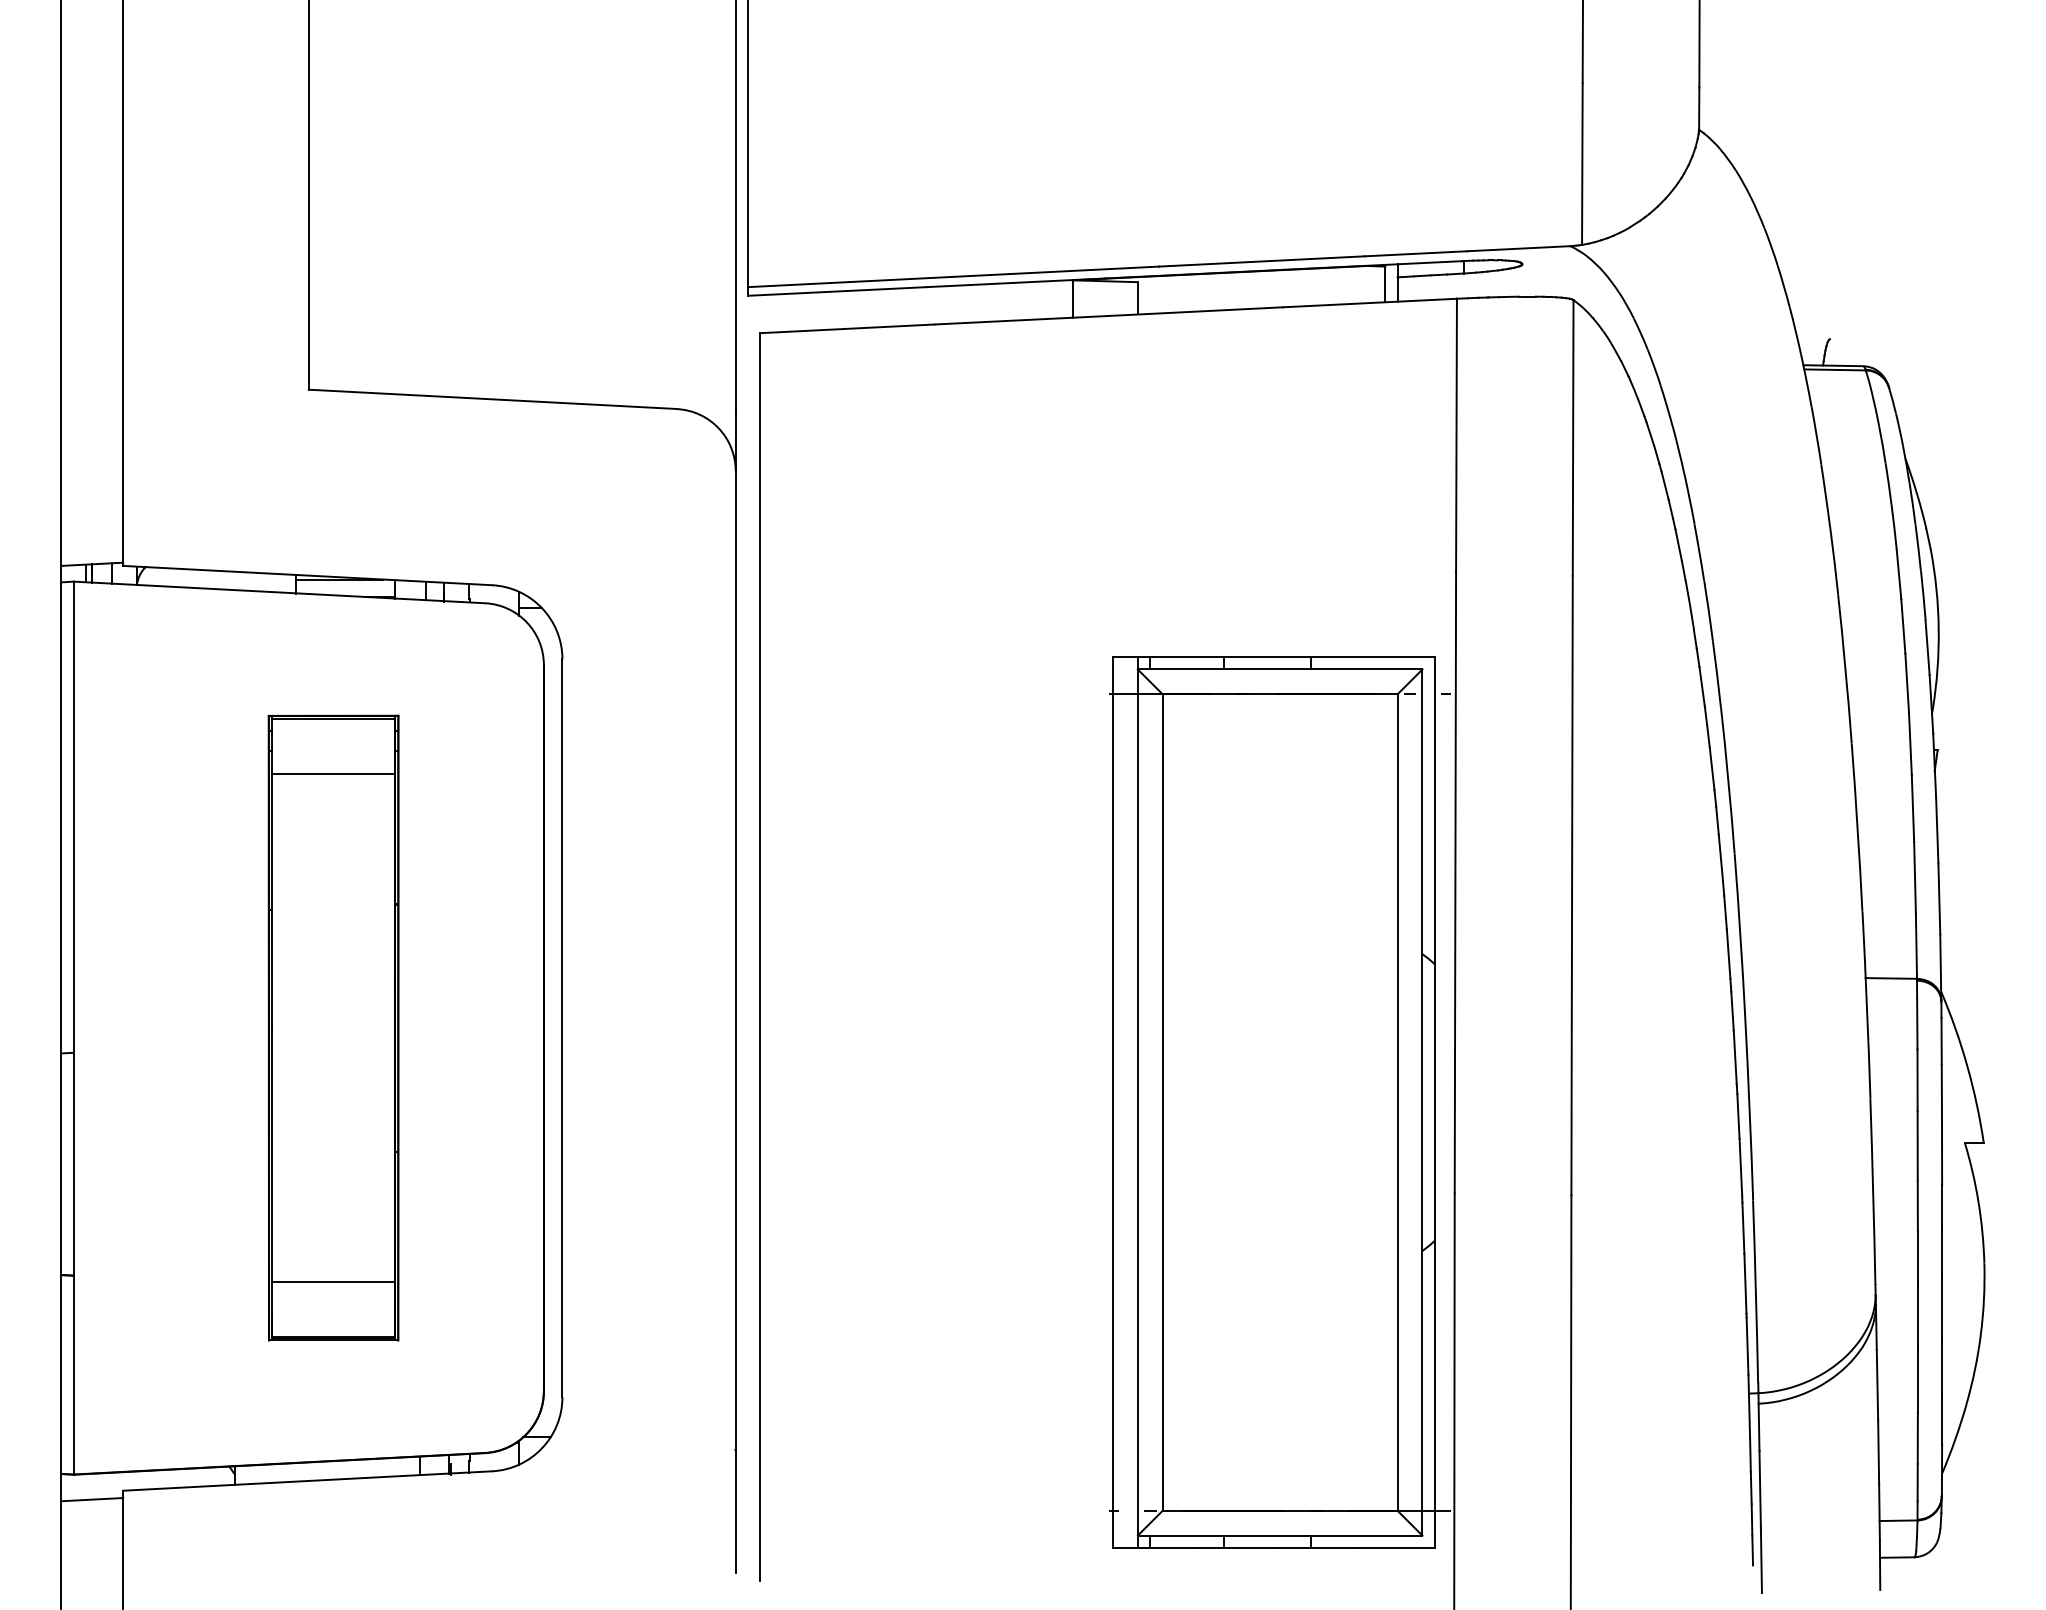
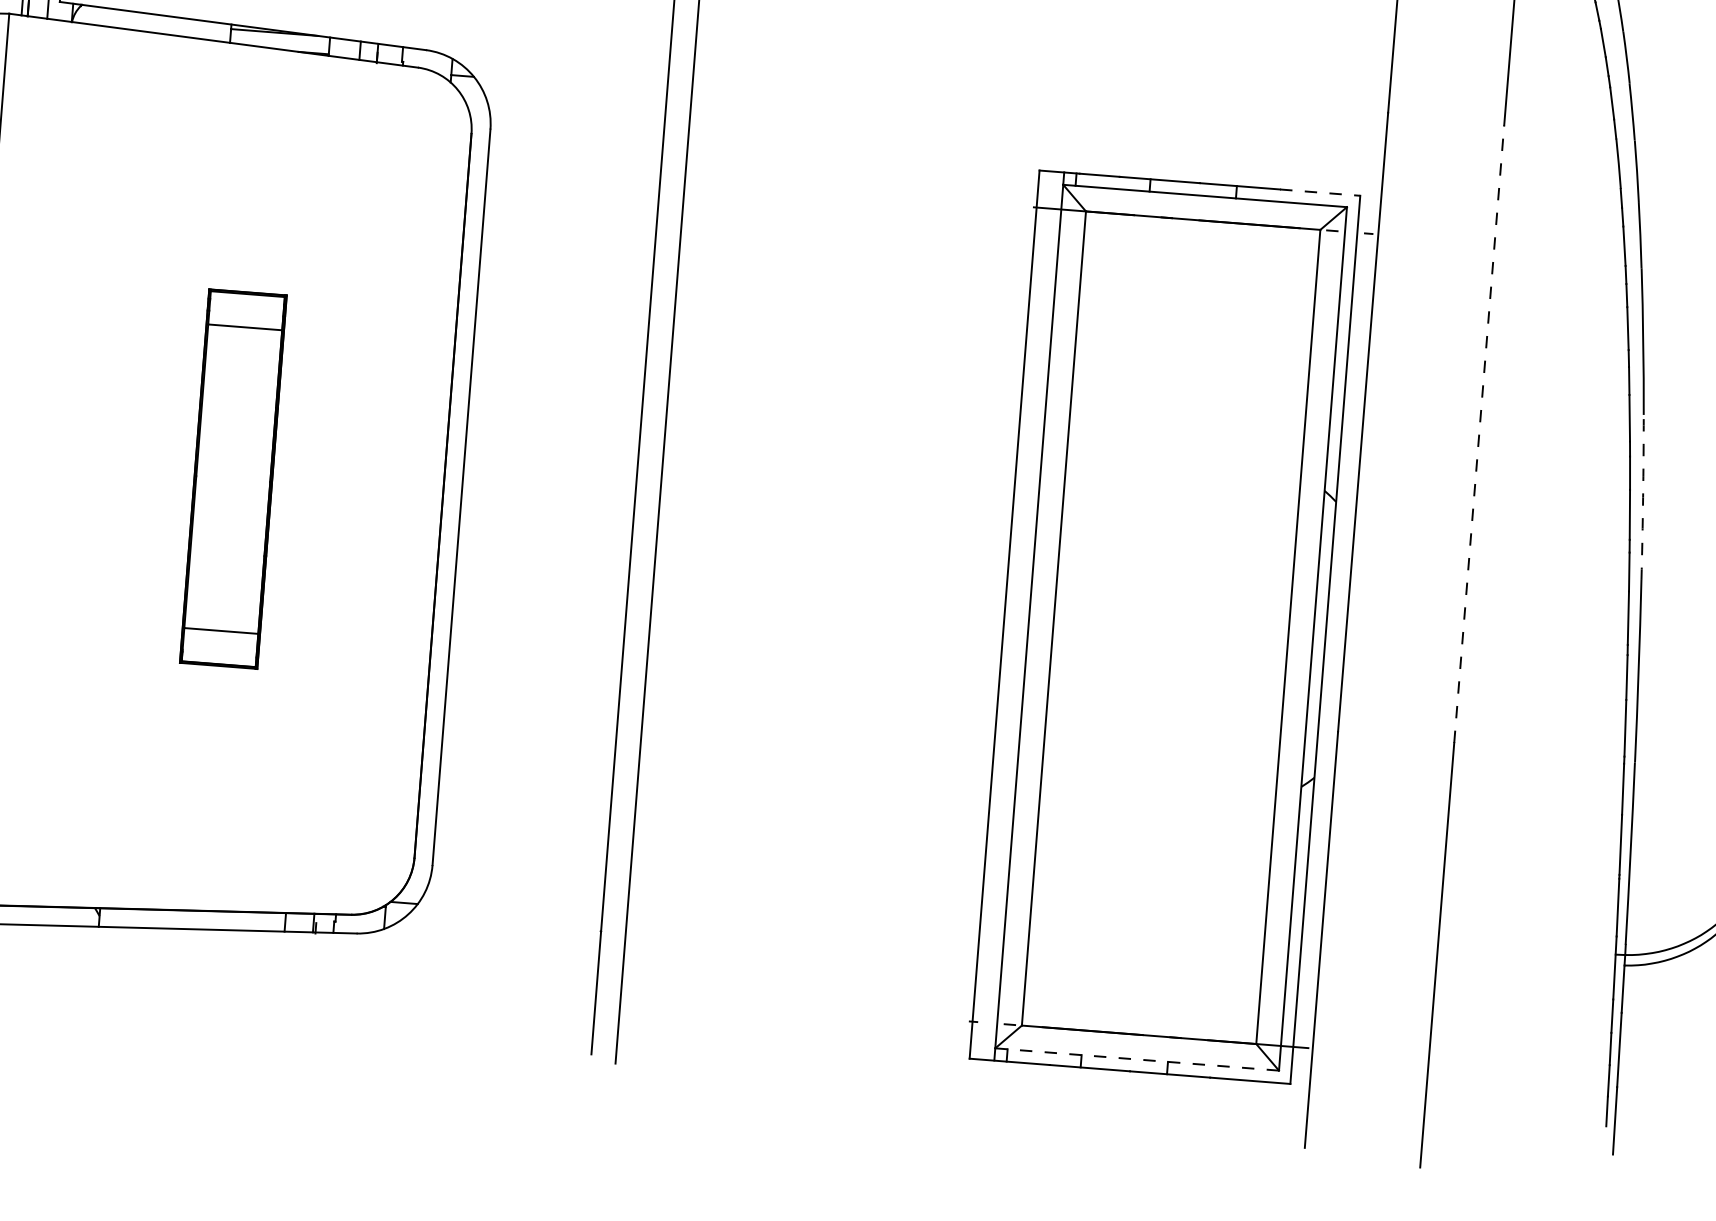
line: (1395, 657) -> (1321, 193), solid -> dashed
line: (1572, 885) -> (1479, 434), solid -> dashed
arc: (1740, 935) -> (1643, 497), solid -> dashed
part: (333, 1027) -> (233, 478), size x0.6
line: (1279, 1535) -> (1136, 1059), solid -> dashed

